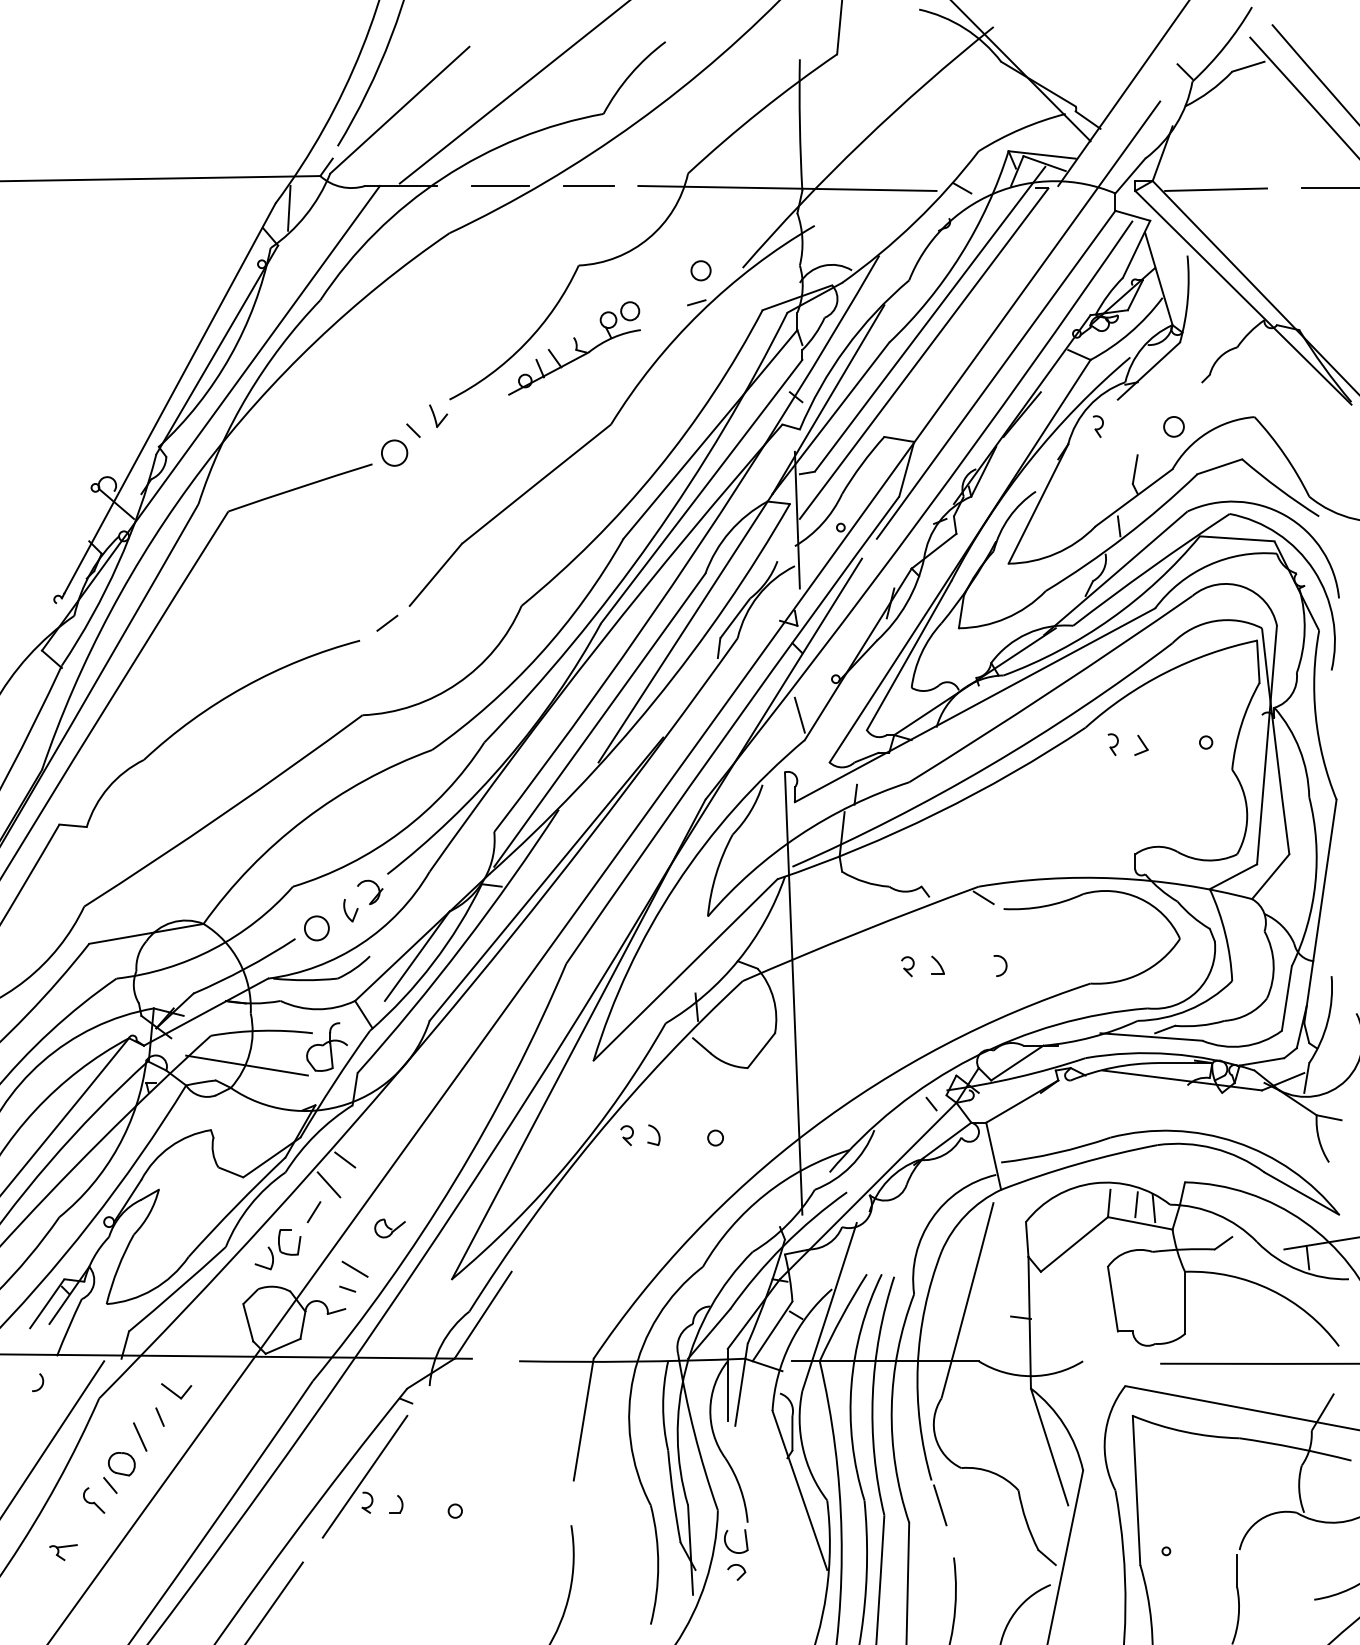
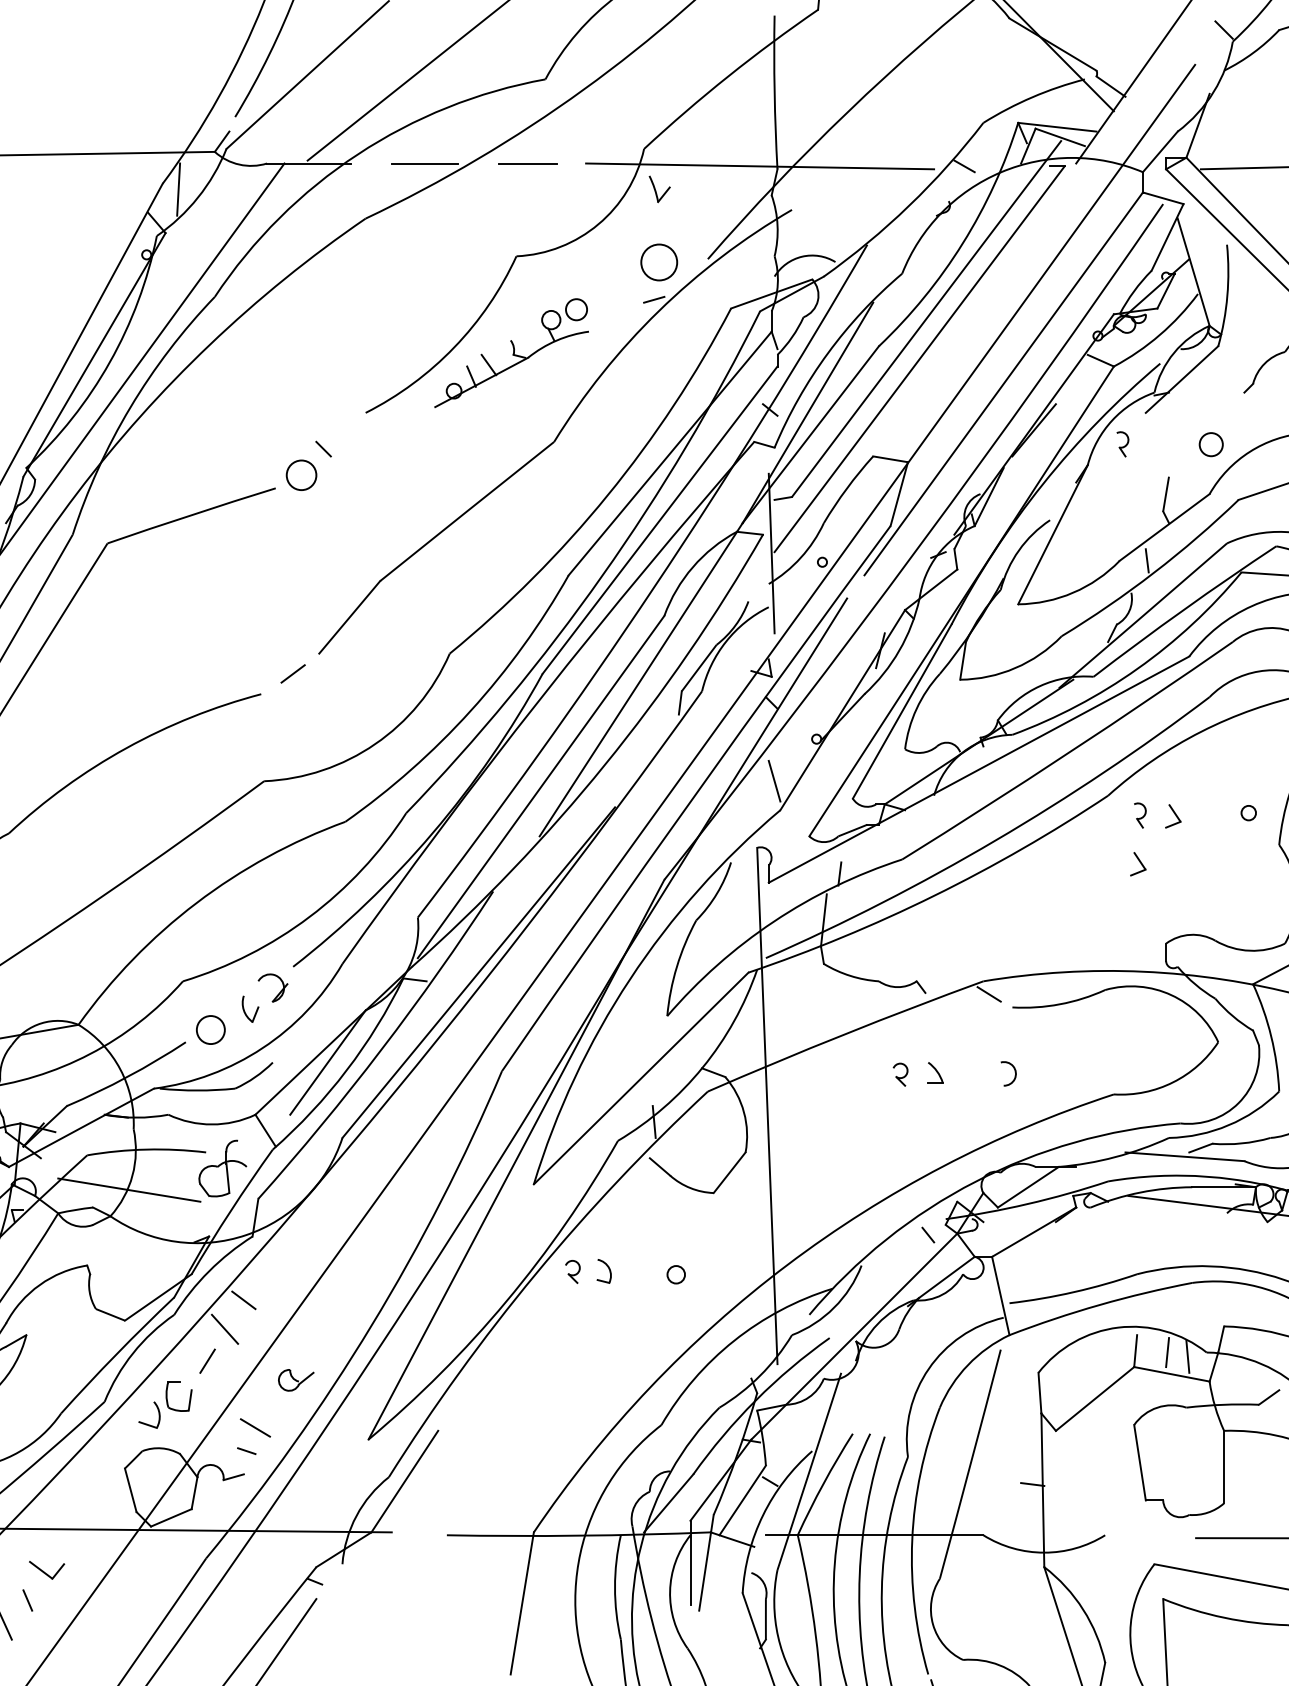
circle: (700, 270) -> (658, 262), size x1.6
part: (438, 416) -> (659, 189), moved
part: (1111, 785) -> (1138, 863), added

